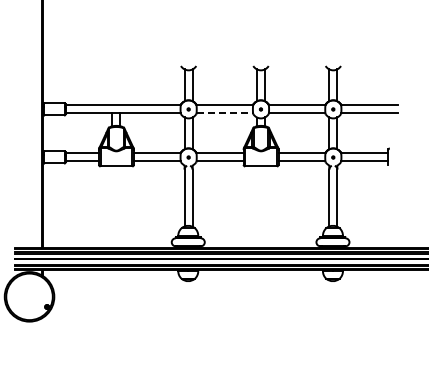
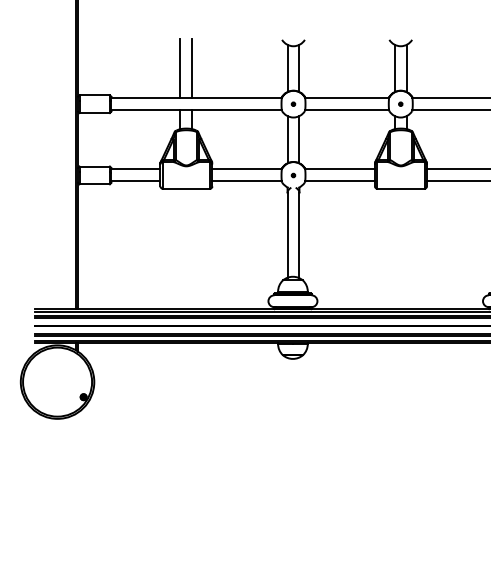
line: (112, 85) -> (180, 68), added
line: (120, 85) -> (192, 68), added
line: (225, 113) -> (348, 110), dashed -> solid

